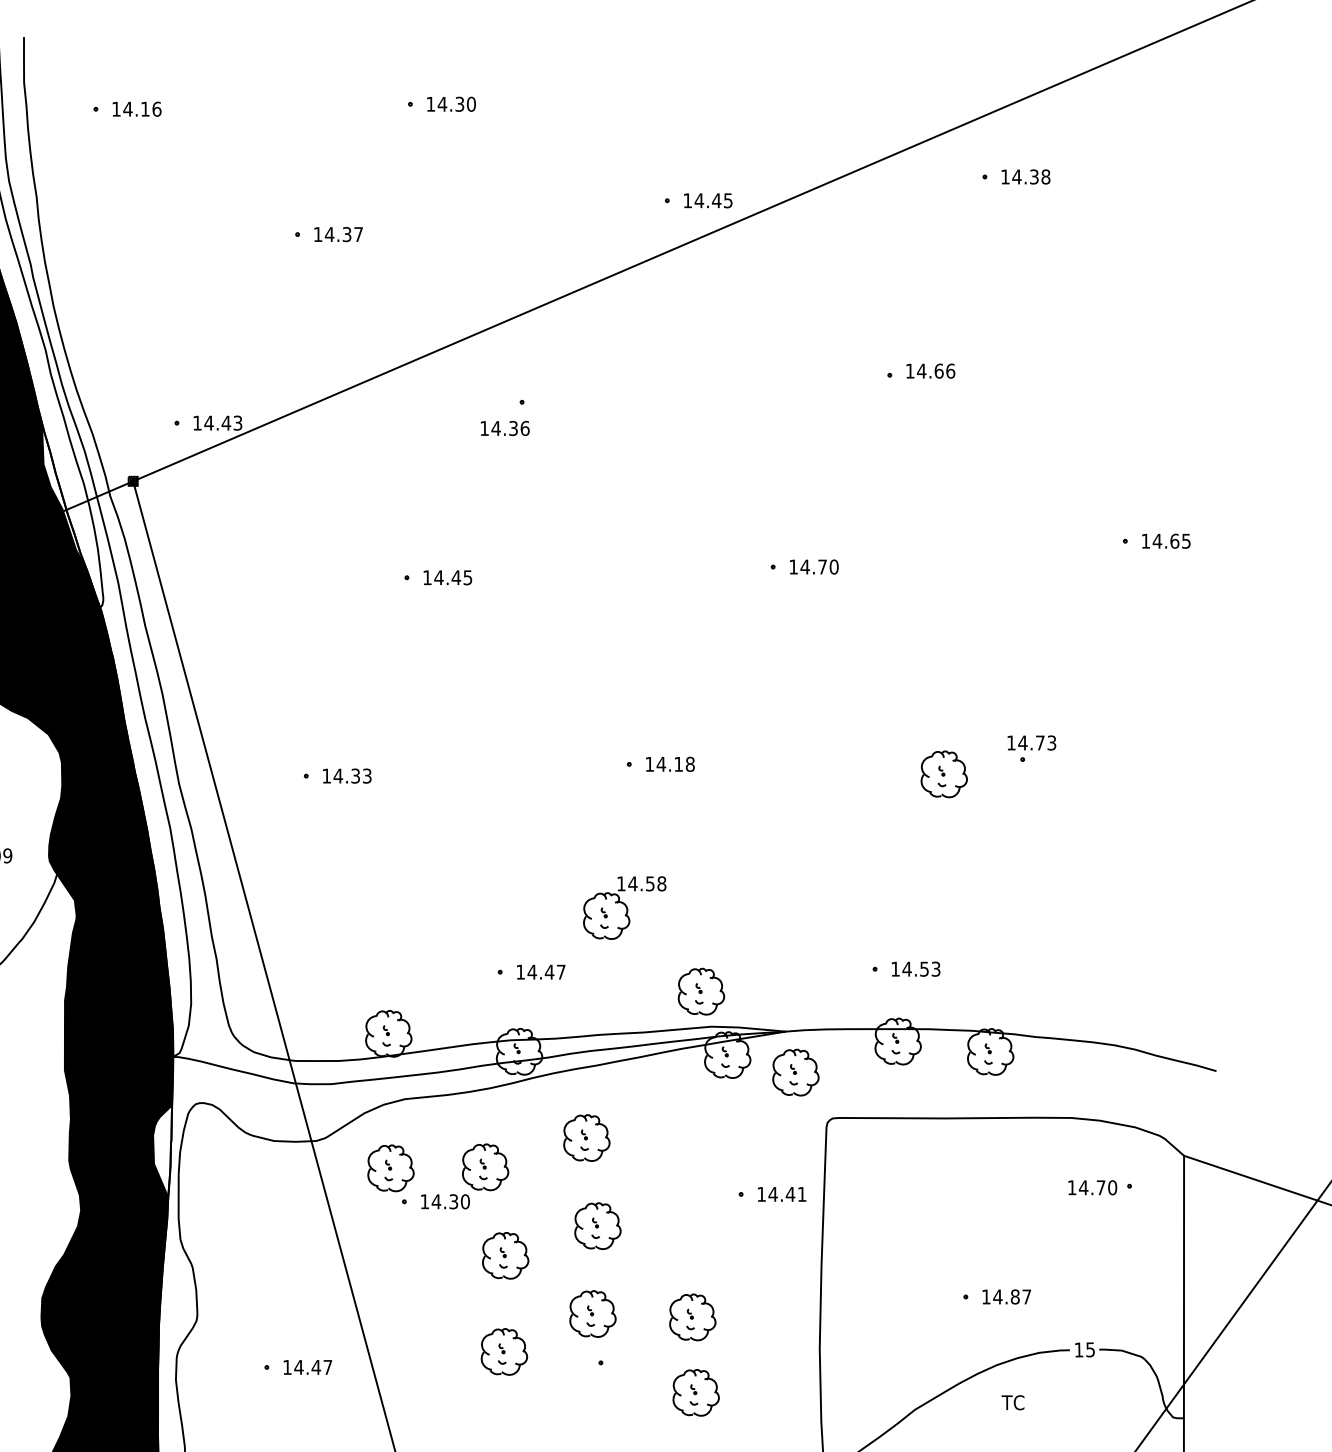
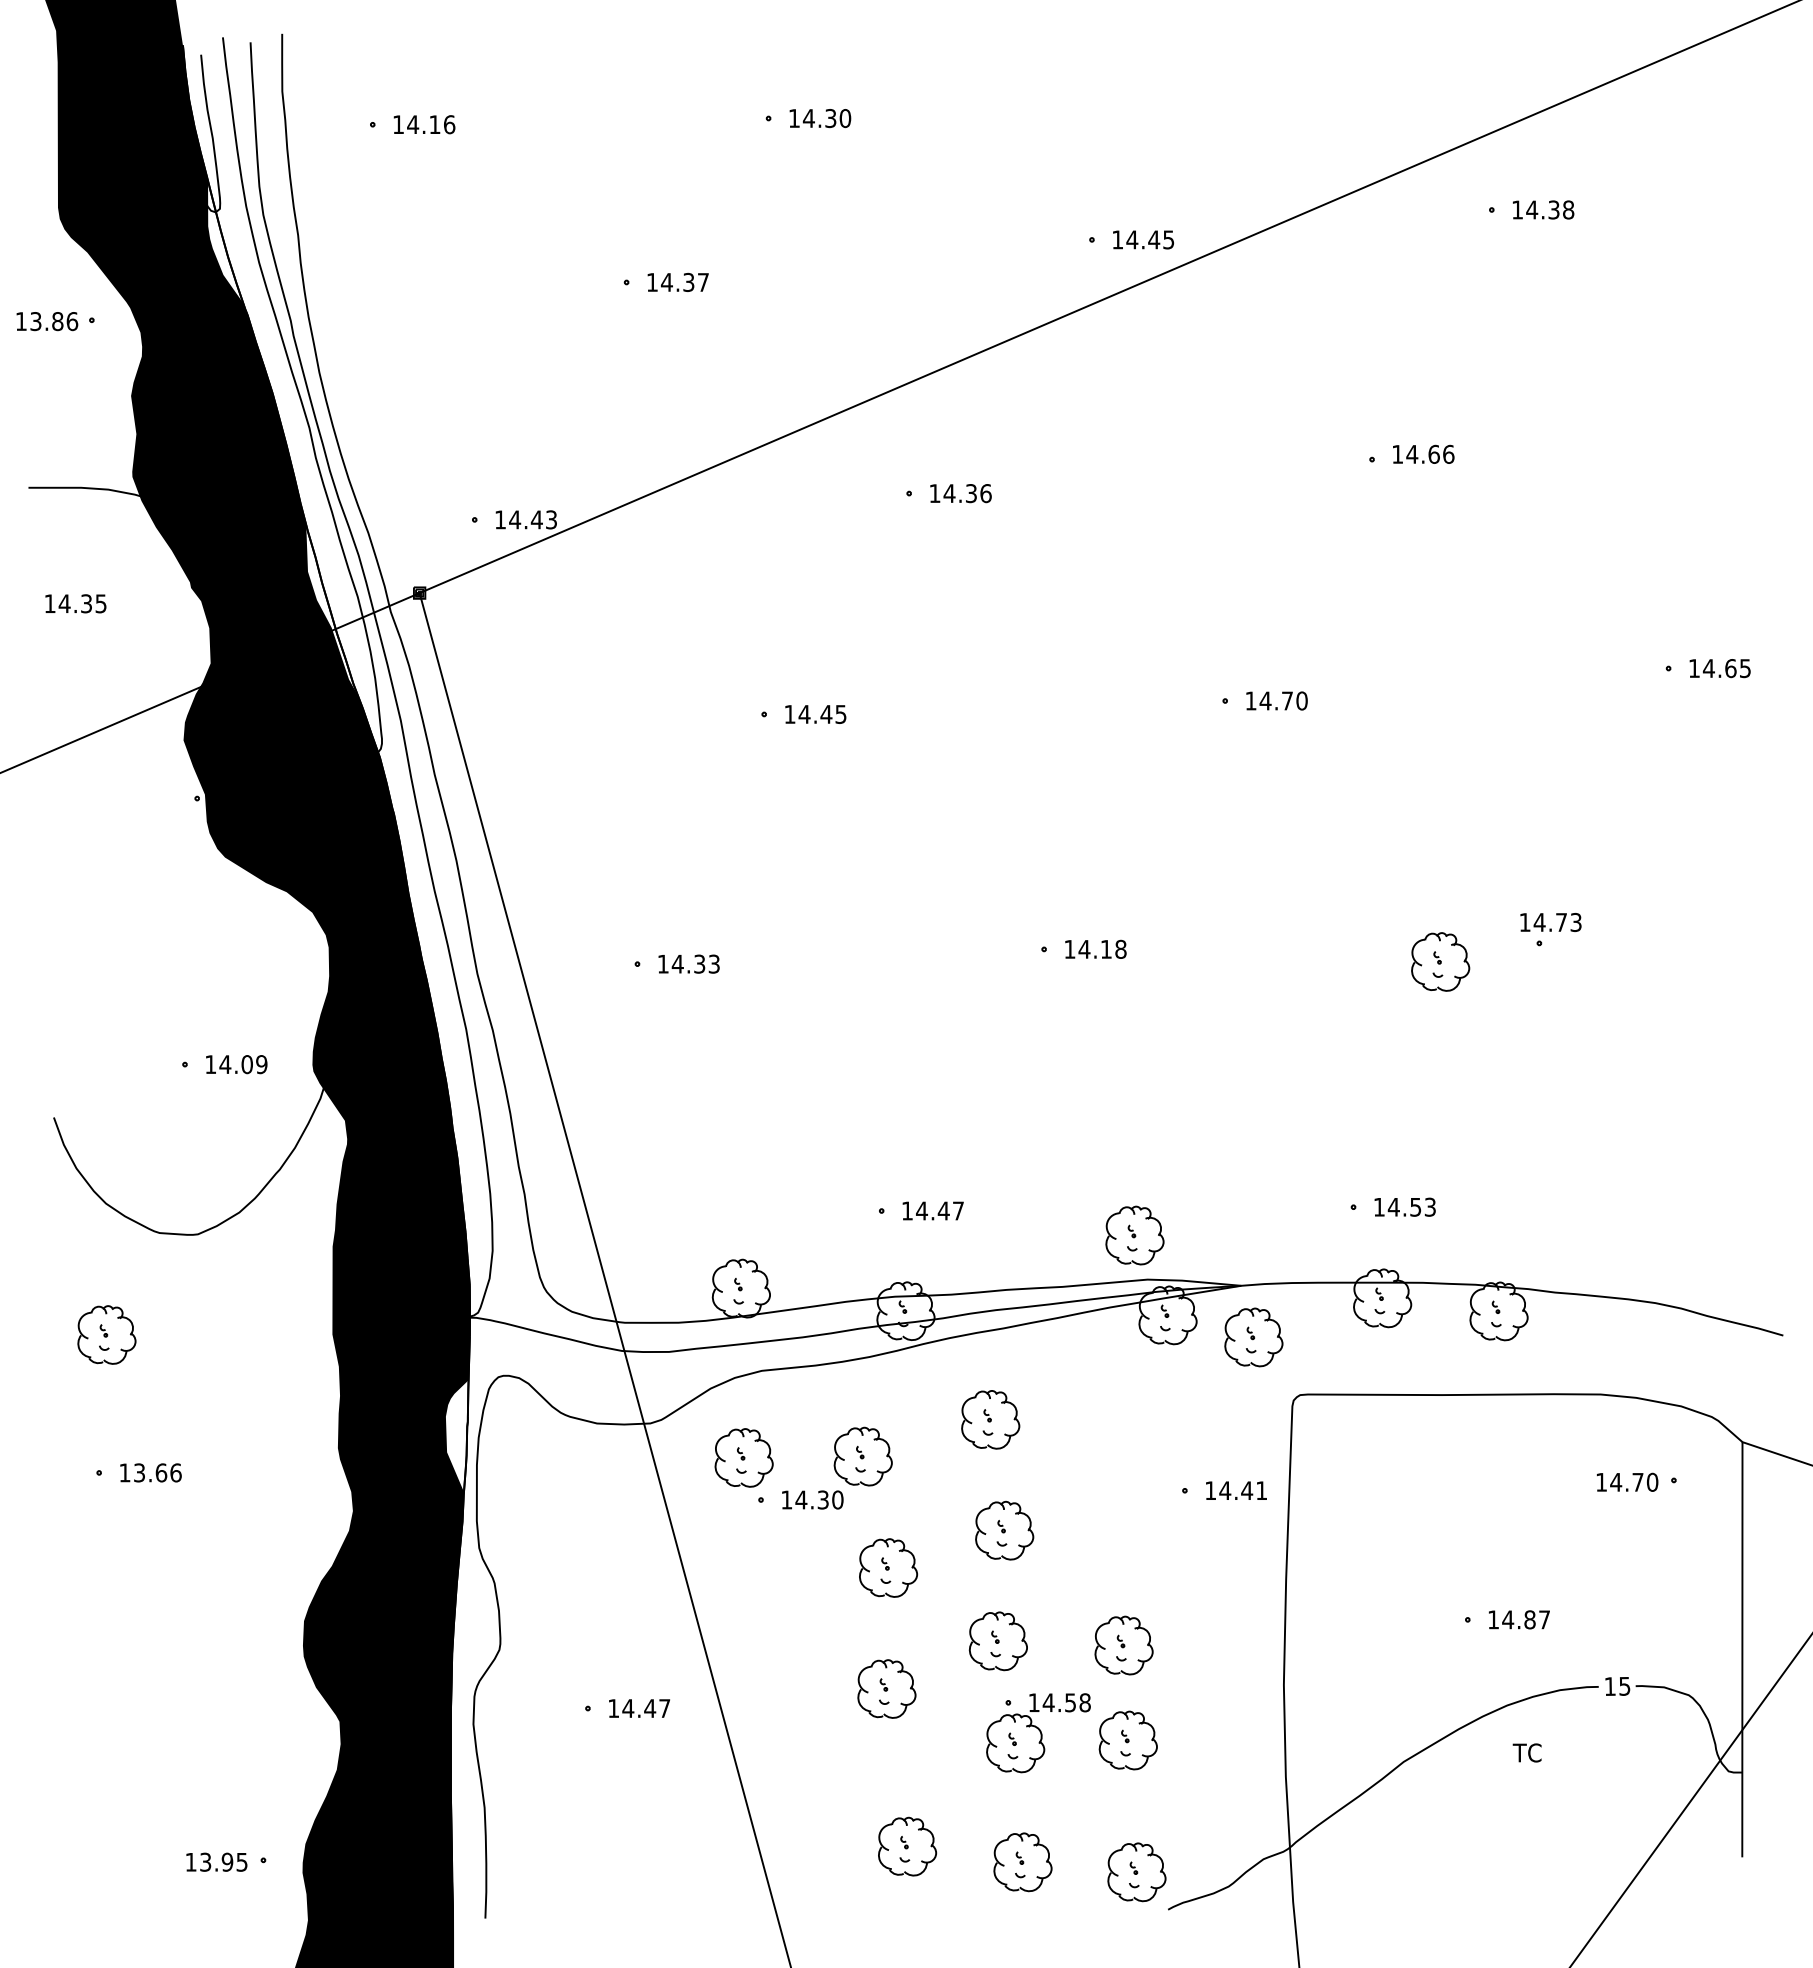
text: (504, 428) -> (960, 493), moved
part: (624, 908) -> (1038, 1733), moved

